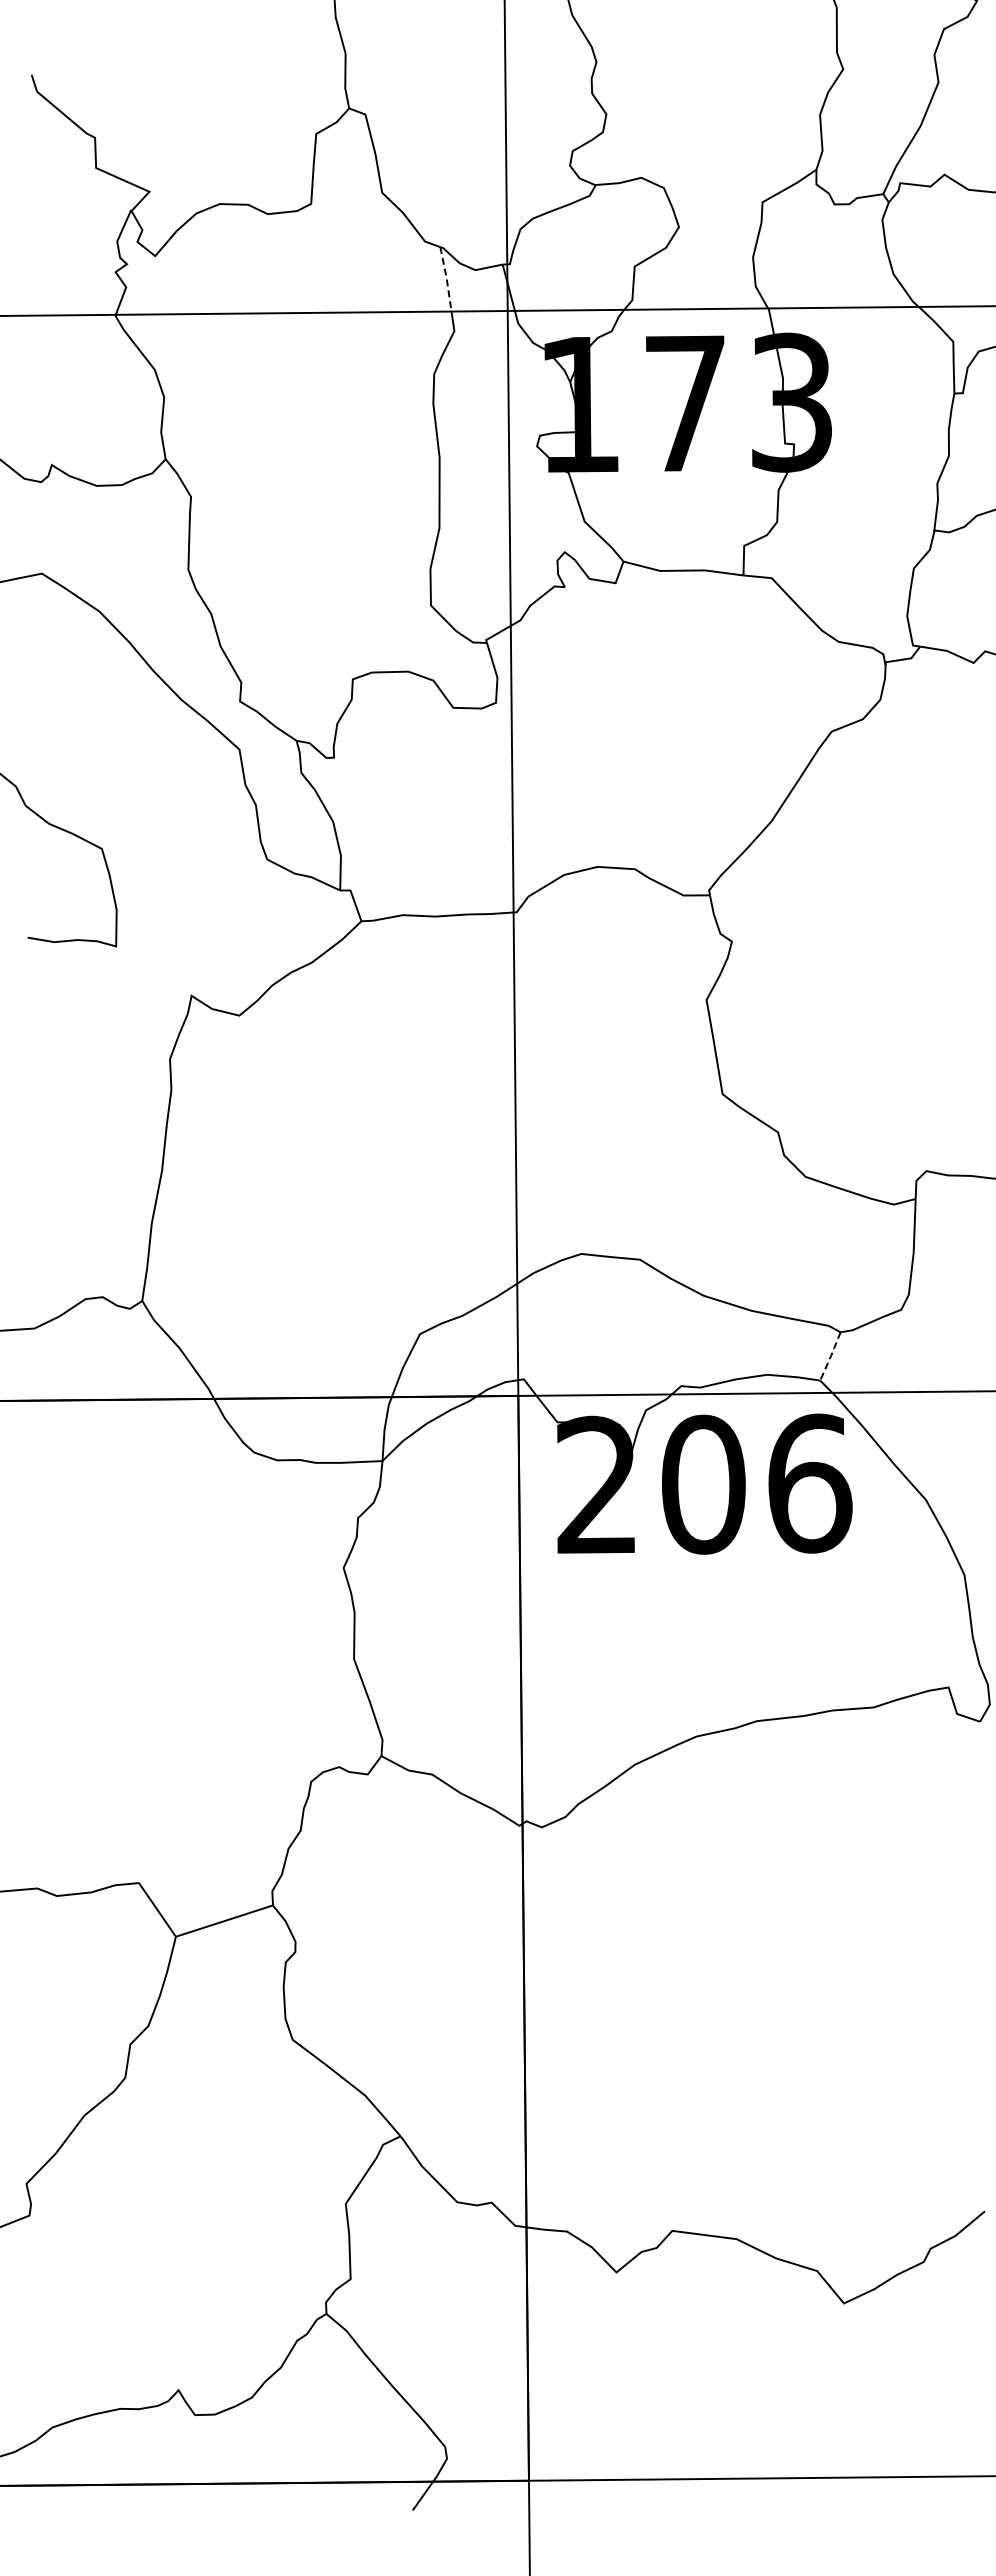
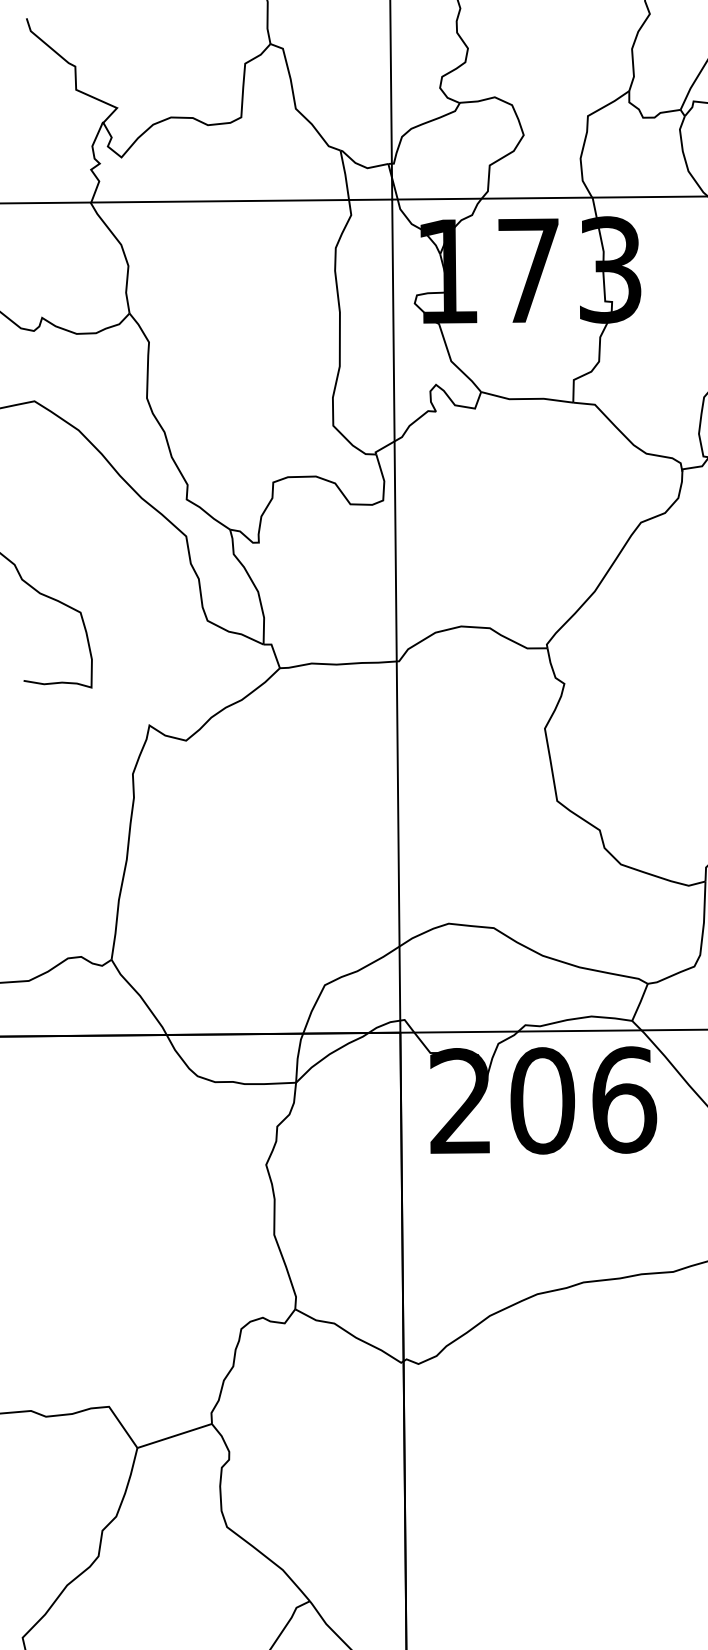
line: (446, 279) -> (345, 175), dashed -> solid
line: (830, 1356) -> (640, 1002), dashed -> solid

